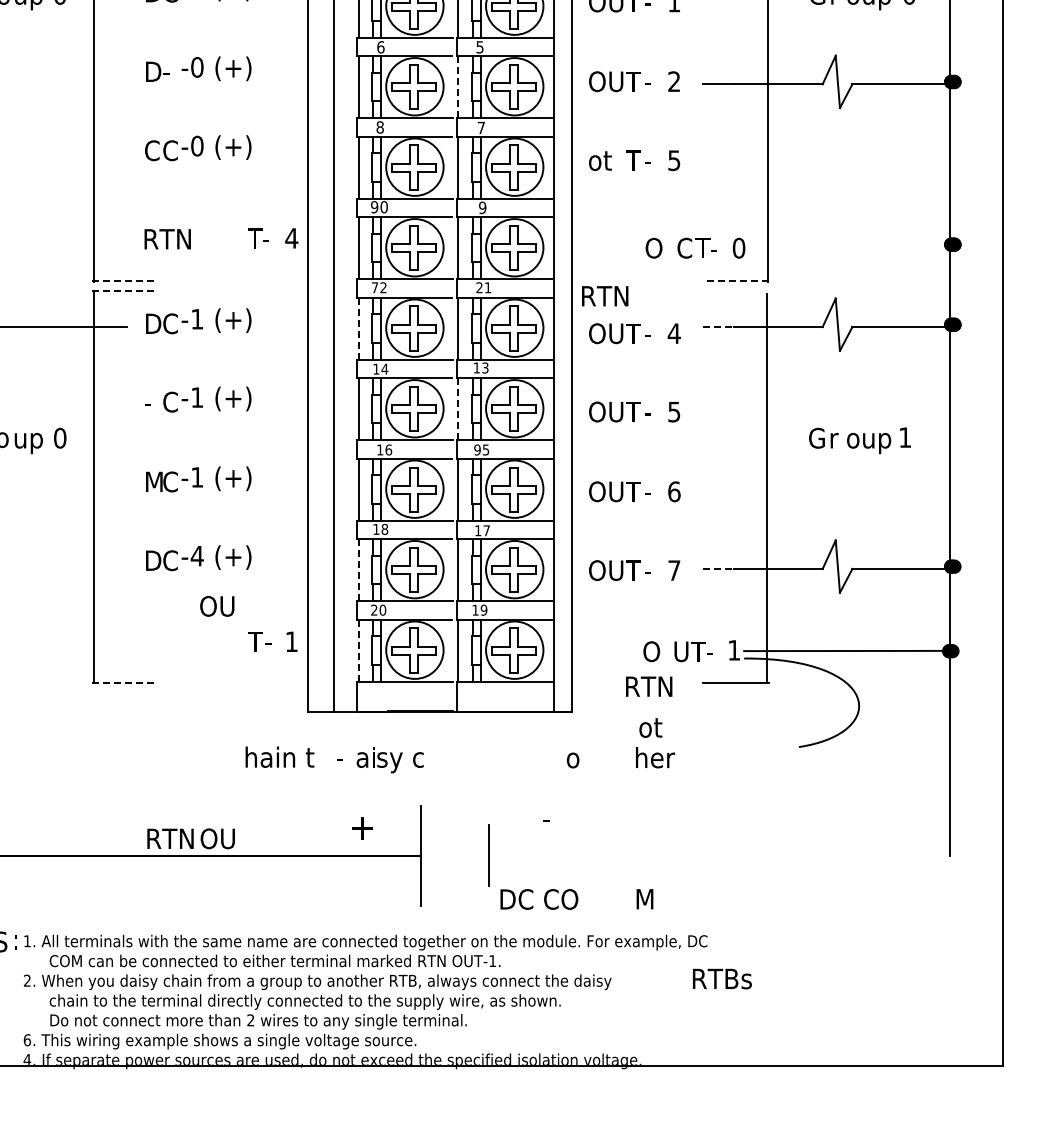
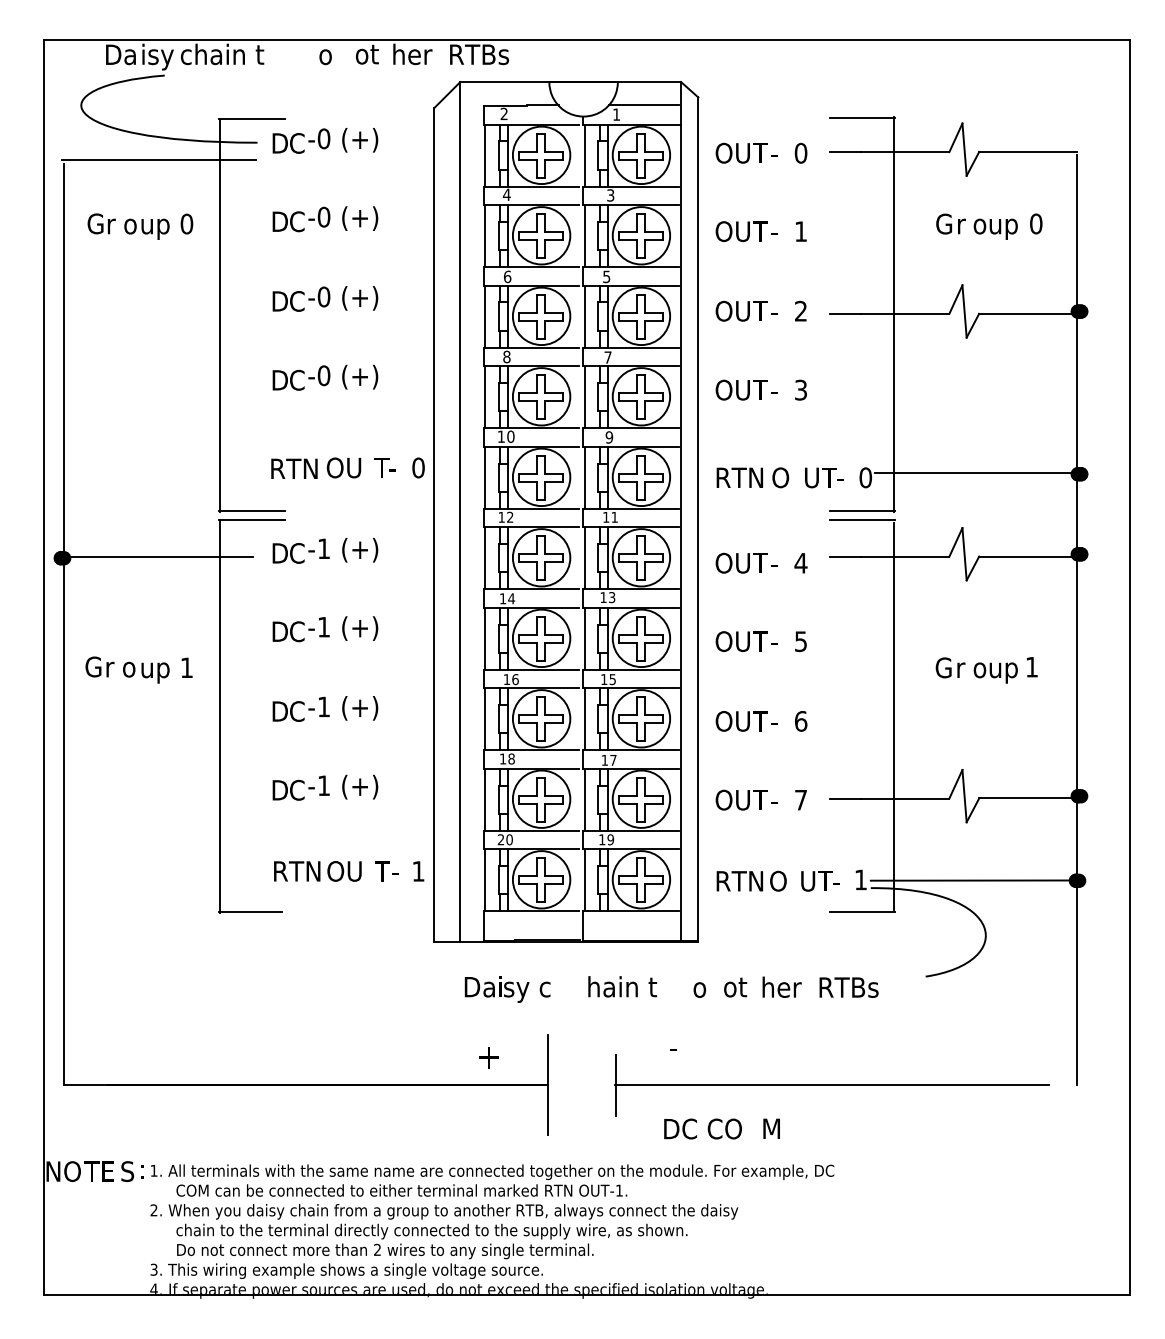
text: (170, 71) -> (297, 301), - -> C
line: (458, 86) -> (585, 316), dashed -> solid
text: (152, 149) -> (279, 379), C -> D
text: (605, 159) -> (732, 389), ot -> OU
text: (673, 159) -> (800, 389), 5 -> 3
text: (374, 206) -> (501, 436), 90 -> 10
text: (291, 237) -> (418, 467), 4 -> 0
line: (848, 242) -> (975, 472), added
text: (684, 247) -> (811, 477), C -> U
line: (125, 280) -> (252, 510), dashed -> solid
line: (735, 280) -> (862, 510), dashed -> solid
text: (479, 286) -> (606, 516), 21 -> 11
text: (374, 287) -> (501, 517), 72 -> 12
line: (125, 290) -> (252, 520), dashed -> solid
line: (735, 290) -> (862, 520), added
text: (604, 295) -> (739, 477), moved
line: (718, 326) -> (845, 556), dashed -> solid
line: (358, 328) -> (485, 558), dashed -> solid
text: (152, 401) -> (279, 631), - -> D
line: (458, 408) -> (585, 638), dashed -> solid
text: (59, 437) -> (186, 667), 0 -> 1
text: (476, 449) -> (603, 679), 95 -> 15
text: (155, 481) -> (282, 711), M -> D
text: (196, 555) -> (323, 785), -4 -> -1
line: (718, 568) -> (845, 798), dashed -> solid
line: (358, 569) -> (485, 799), dashed -> solid
text: (216, 605) -> (343, 467), moved
line: (358, 650) -> (485, 880), dashed -> solid
line: (123, 682) -> (250, 912), dashed -> solid
text: (648, 686) -> (739, 881), moved
text: (650, 727) -> (735, 987), moved
text: (279, 756) -> (622, 986), moved
text: (345, 757) -> (472, 987), - -> D
text: (190, 838) -> (317, 871), moved
line: (704, 855) -> (831, 1085), added
text: (538, 898) -> (702, 1128), moved
text: (721, 978) -> (848, 987), moved
text: (26, 1039) -> (153, 1269), 6. -> 3.

